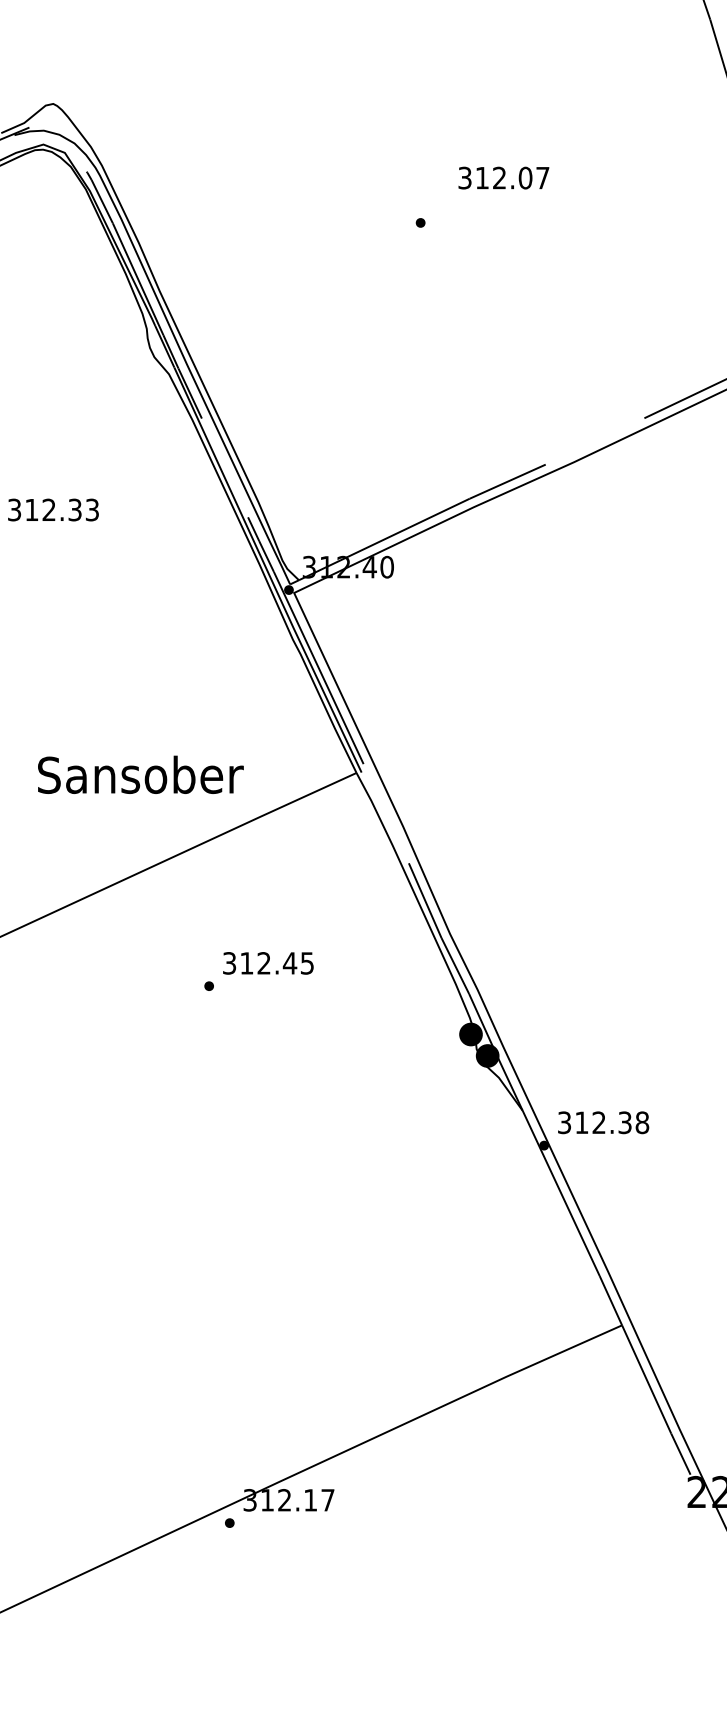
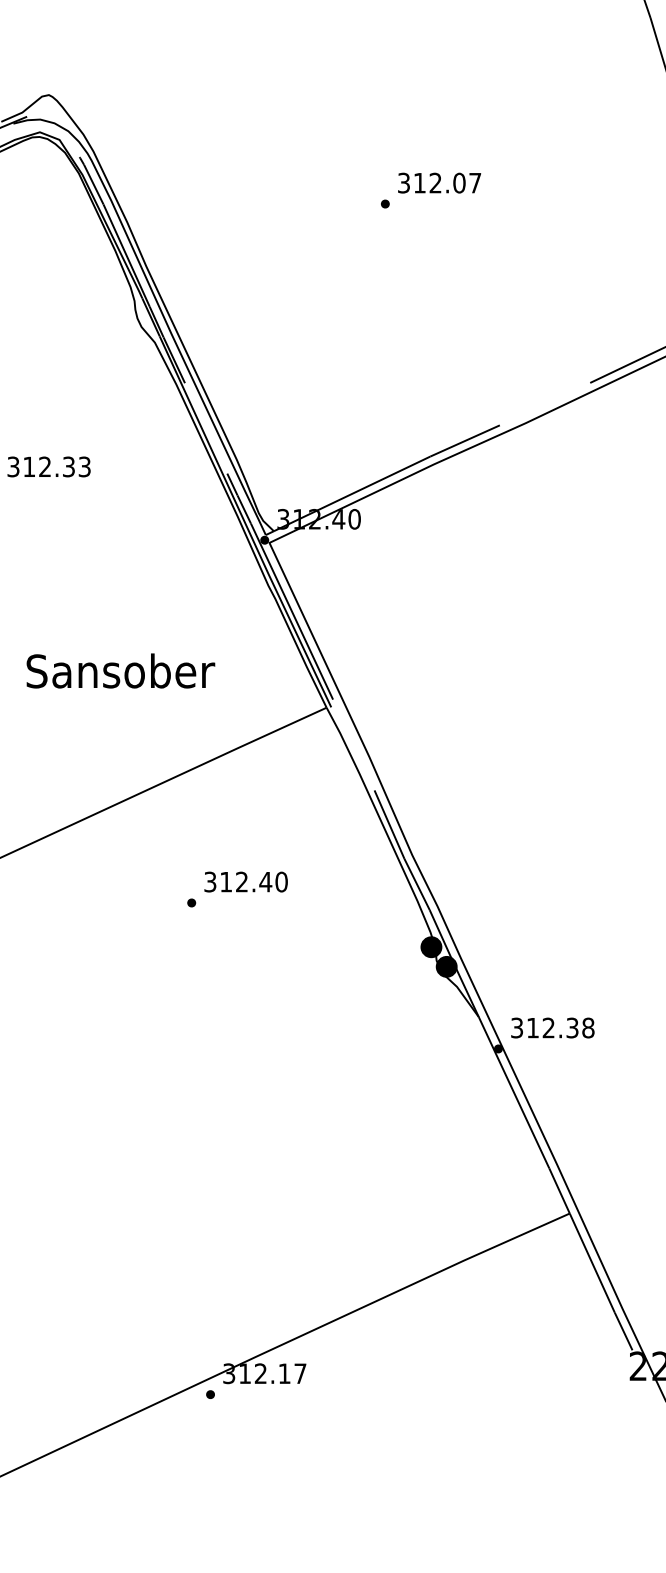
text: (503, 177) -> (439, 182), moved
text: (140, 774) -> (120, 670), moved
text: (307, 963) -> (281, 882), 312.45 -> 312.40

